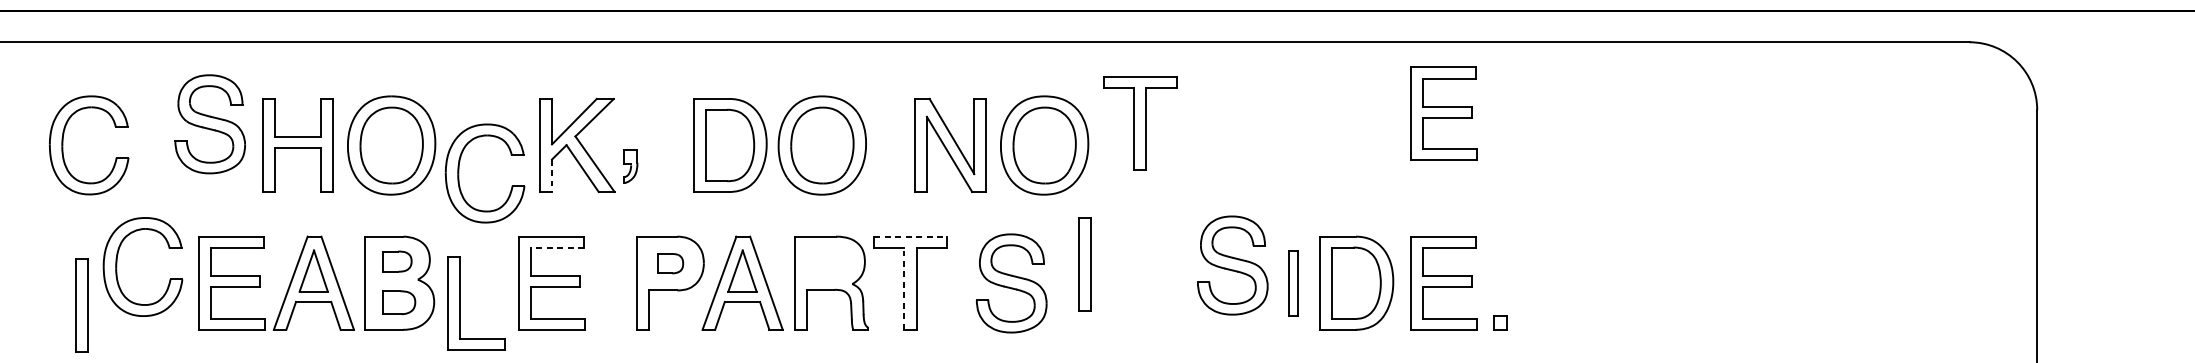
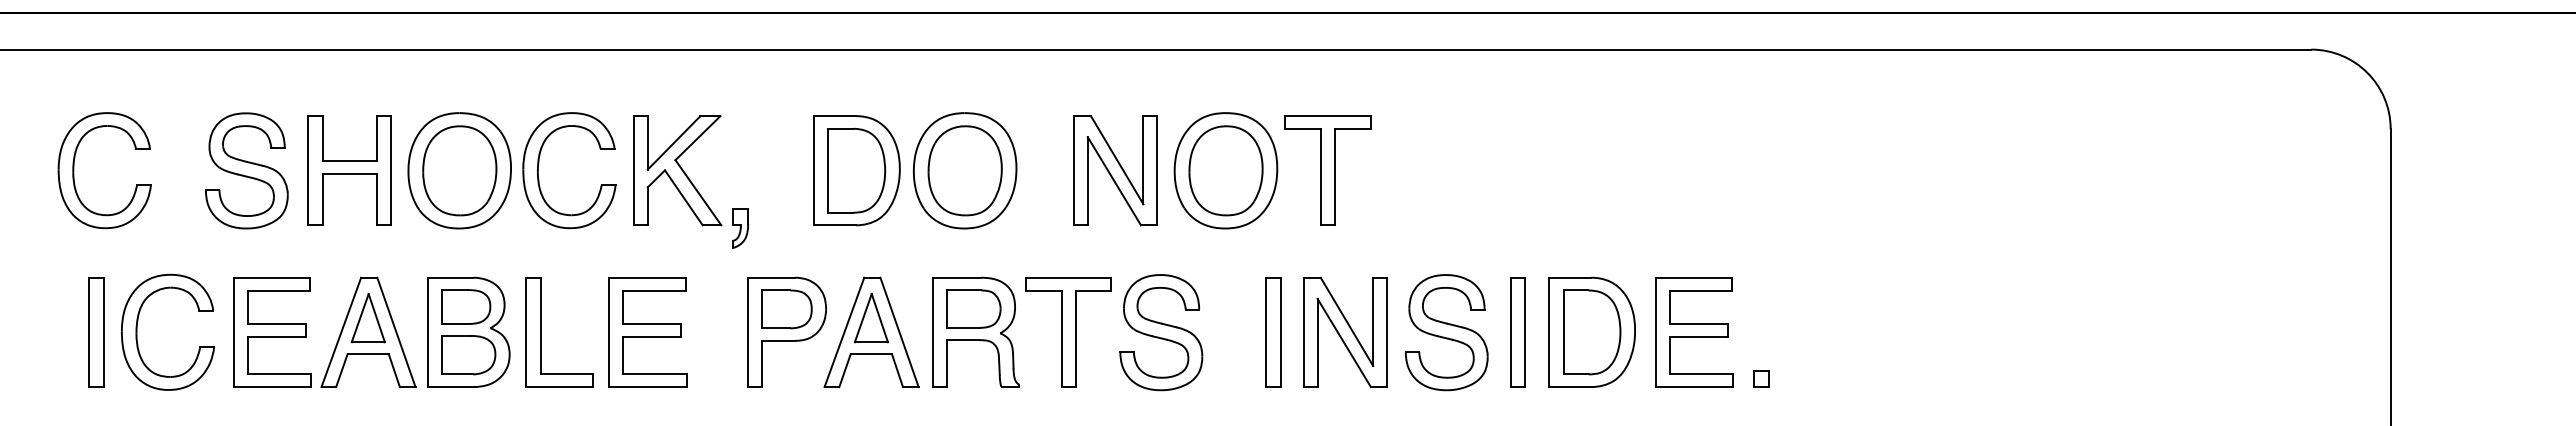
part: (1443, 113) -> (1694, 133), removed
part: (209, 123) -> (246, 170), moved
part: (1139, 123) -> (1327, 170), moved
part: (630, 166) -> (740, 228), moved
part: (459, 168) -> (539, 164), moved
line: (551, 175) -> (647, 206), dashed -> solid
line: (910, 236) -> (1068, 277), dashed -> solid
line: (556, 248) -> (653, 291), dashed -> solid
part: (397, 261) -> (466, 306), size x1.43
part: (829, 262) -> (973, 308), added
part: (670, 263) -> (786, 309), size x1.67
part: (1085, 264) -> (1273, 332), moved
part: (1232, 265) -> (1446, 332), moved
part: (117, 266) -> (137, 331), moved
part: (1011, 283) -> (1161, 332), moved
part: (1146, 283) -> (1345, 332), added
part: (1293, 283) -> (1517, 332), size x1.43
line: (904, 288) -> (1061, 338), dashed -> solid
part: (399, 302) -> (468, 355), size x1.43
part: (461, 303) -> (541, 332), moved
part: (82, 305) -> (96, 332), moved

